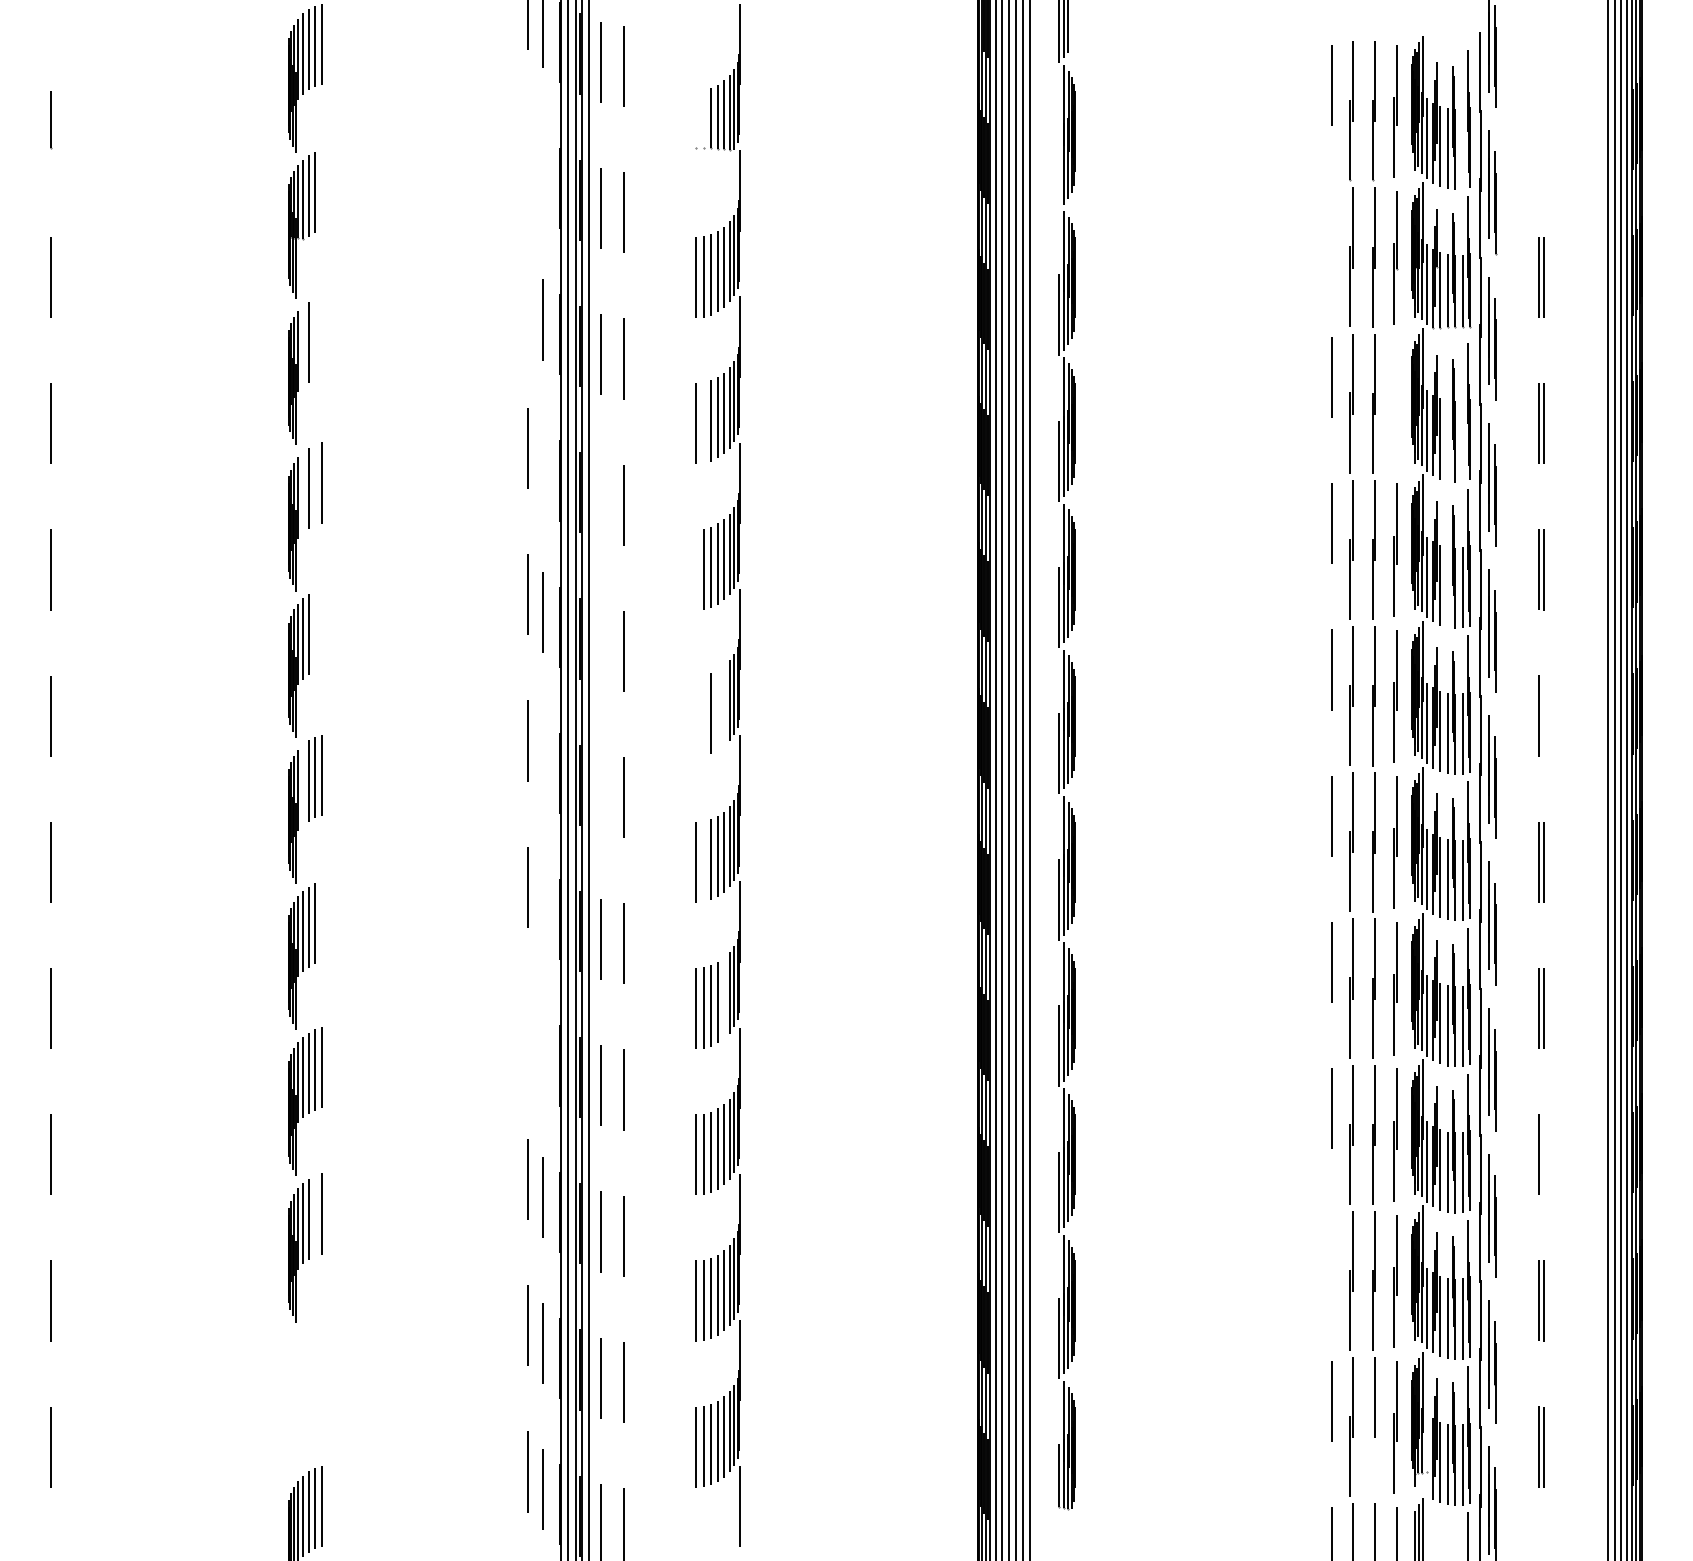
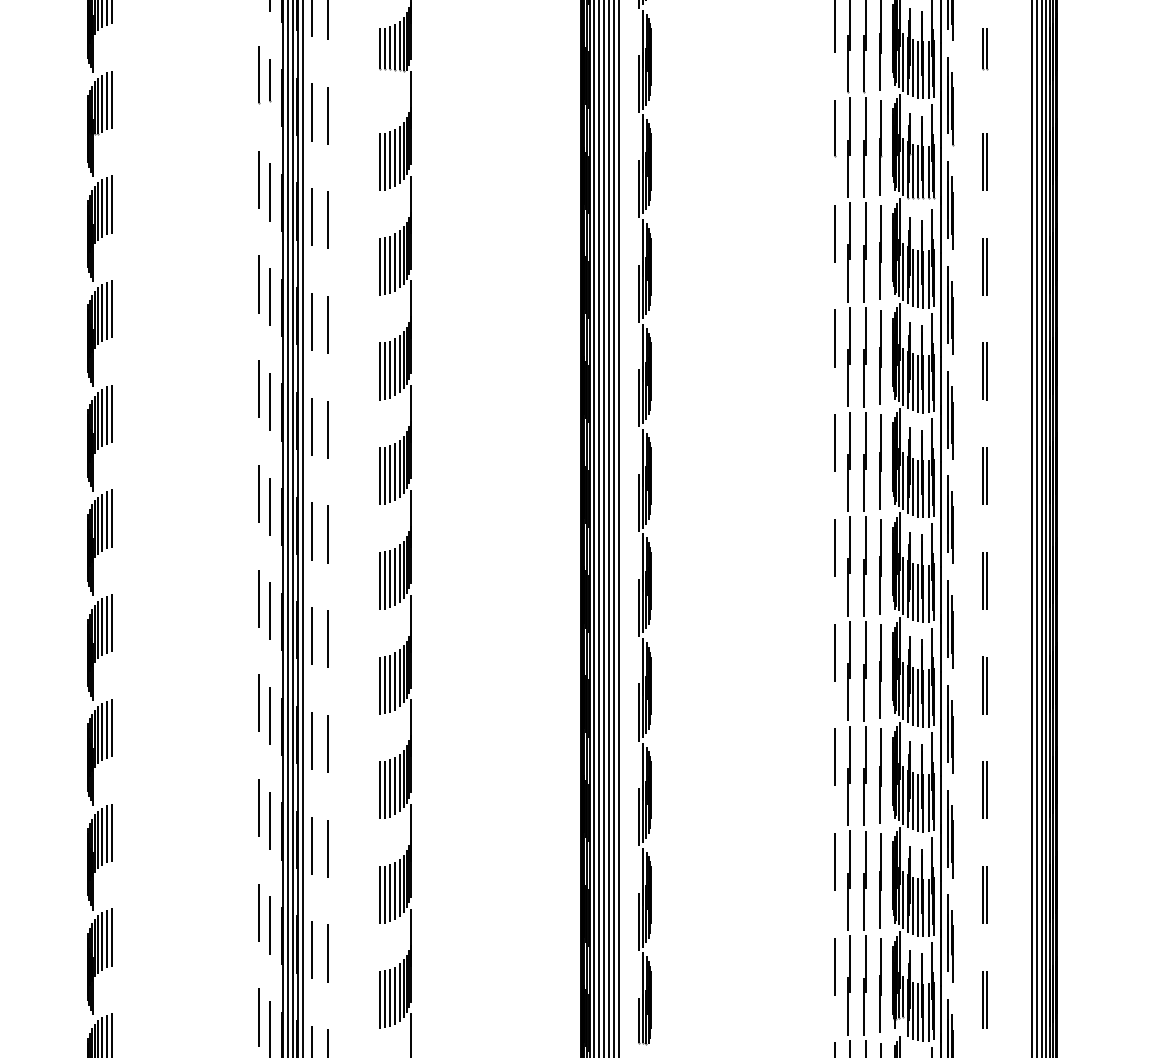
line: (695, 119) -> (379, 48), added
line: (703, 119) -> (384, 48), added
part: (1541, 119) -> (985, 48), added
line: (1463, 148) -> (929, 69), added
line: (528, 155) -> (259, 74), added
line: (543, 163) -> (270, 80), added
line: (1058, 168) -> (639, 83), added
line: (322, 190) -> (112, 99), added
line: (1332, 230) -> (835, 128), added
line: (528, 301) -> (259, 179), added
line: (322, 336) -> (112, 204), added
line: (315, 338) -> (107, 205), added
line: (303, 346) -> (98, 211), added
part: (1395, 403) -> (880, 252), added
line: (703, 422) -> (384, 265), added
line: (1447, 440) -> (917, 278), added
line: (1463, 441) -> (929, 279), added
line: (542, 466) -> (269, 297), added
line: (315, 484) -> (107, 310), added
line: (303, 492) -> (98, 316), added
line: (601, 500) -> (311, 321), added
line: (695, 569) -> (379, 371), added
line: (1447, 587) -> (917, 384), added
line: (322, 628) -> (112, 413), added
line: (315, 631) -> (107, 415), added
line: (601, 646) -> (311, 426), added
line: (724, 705) -> (399, 468), added
line: (718, 709) -> (395, 471), added
line: (695, 715) -> (379, 475), added
line: (703, 715) -> (384, 475), added
line: (1543, 715) -> (986, 475), added
line: (542, 758) -> (269, 506), added
line: (303, 784) -> (98, 525), added
line: (601, 792) -> (311, 530), added
line: (703, 861) -> (384, 580), added
line: (542, 904) -> (269, 611), added
line: (322, 921) -> (112, 623), added
line: (724, 997) -> (399, 677), added
line: (528, 1032) -> (259, 702), added
line: (542, 1050) -> (269, 715), added
line: (1543, 1154) -> (986, 790), added
line: (315, 1215) -> (107, 833), added
line: (1331, 1254) -> (834, 861), added
part: (305, 1394) -> (99, 962), added
line: (1427, 1442) -> (903, 996), added
line: (1372, 1456) -> (864, 1006), added

